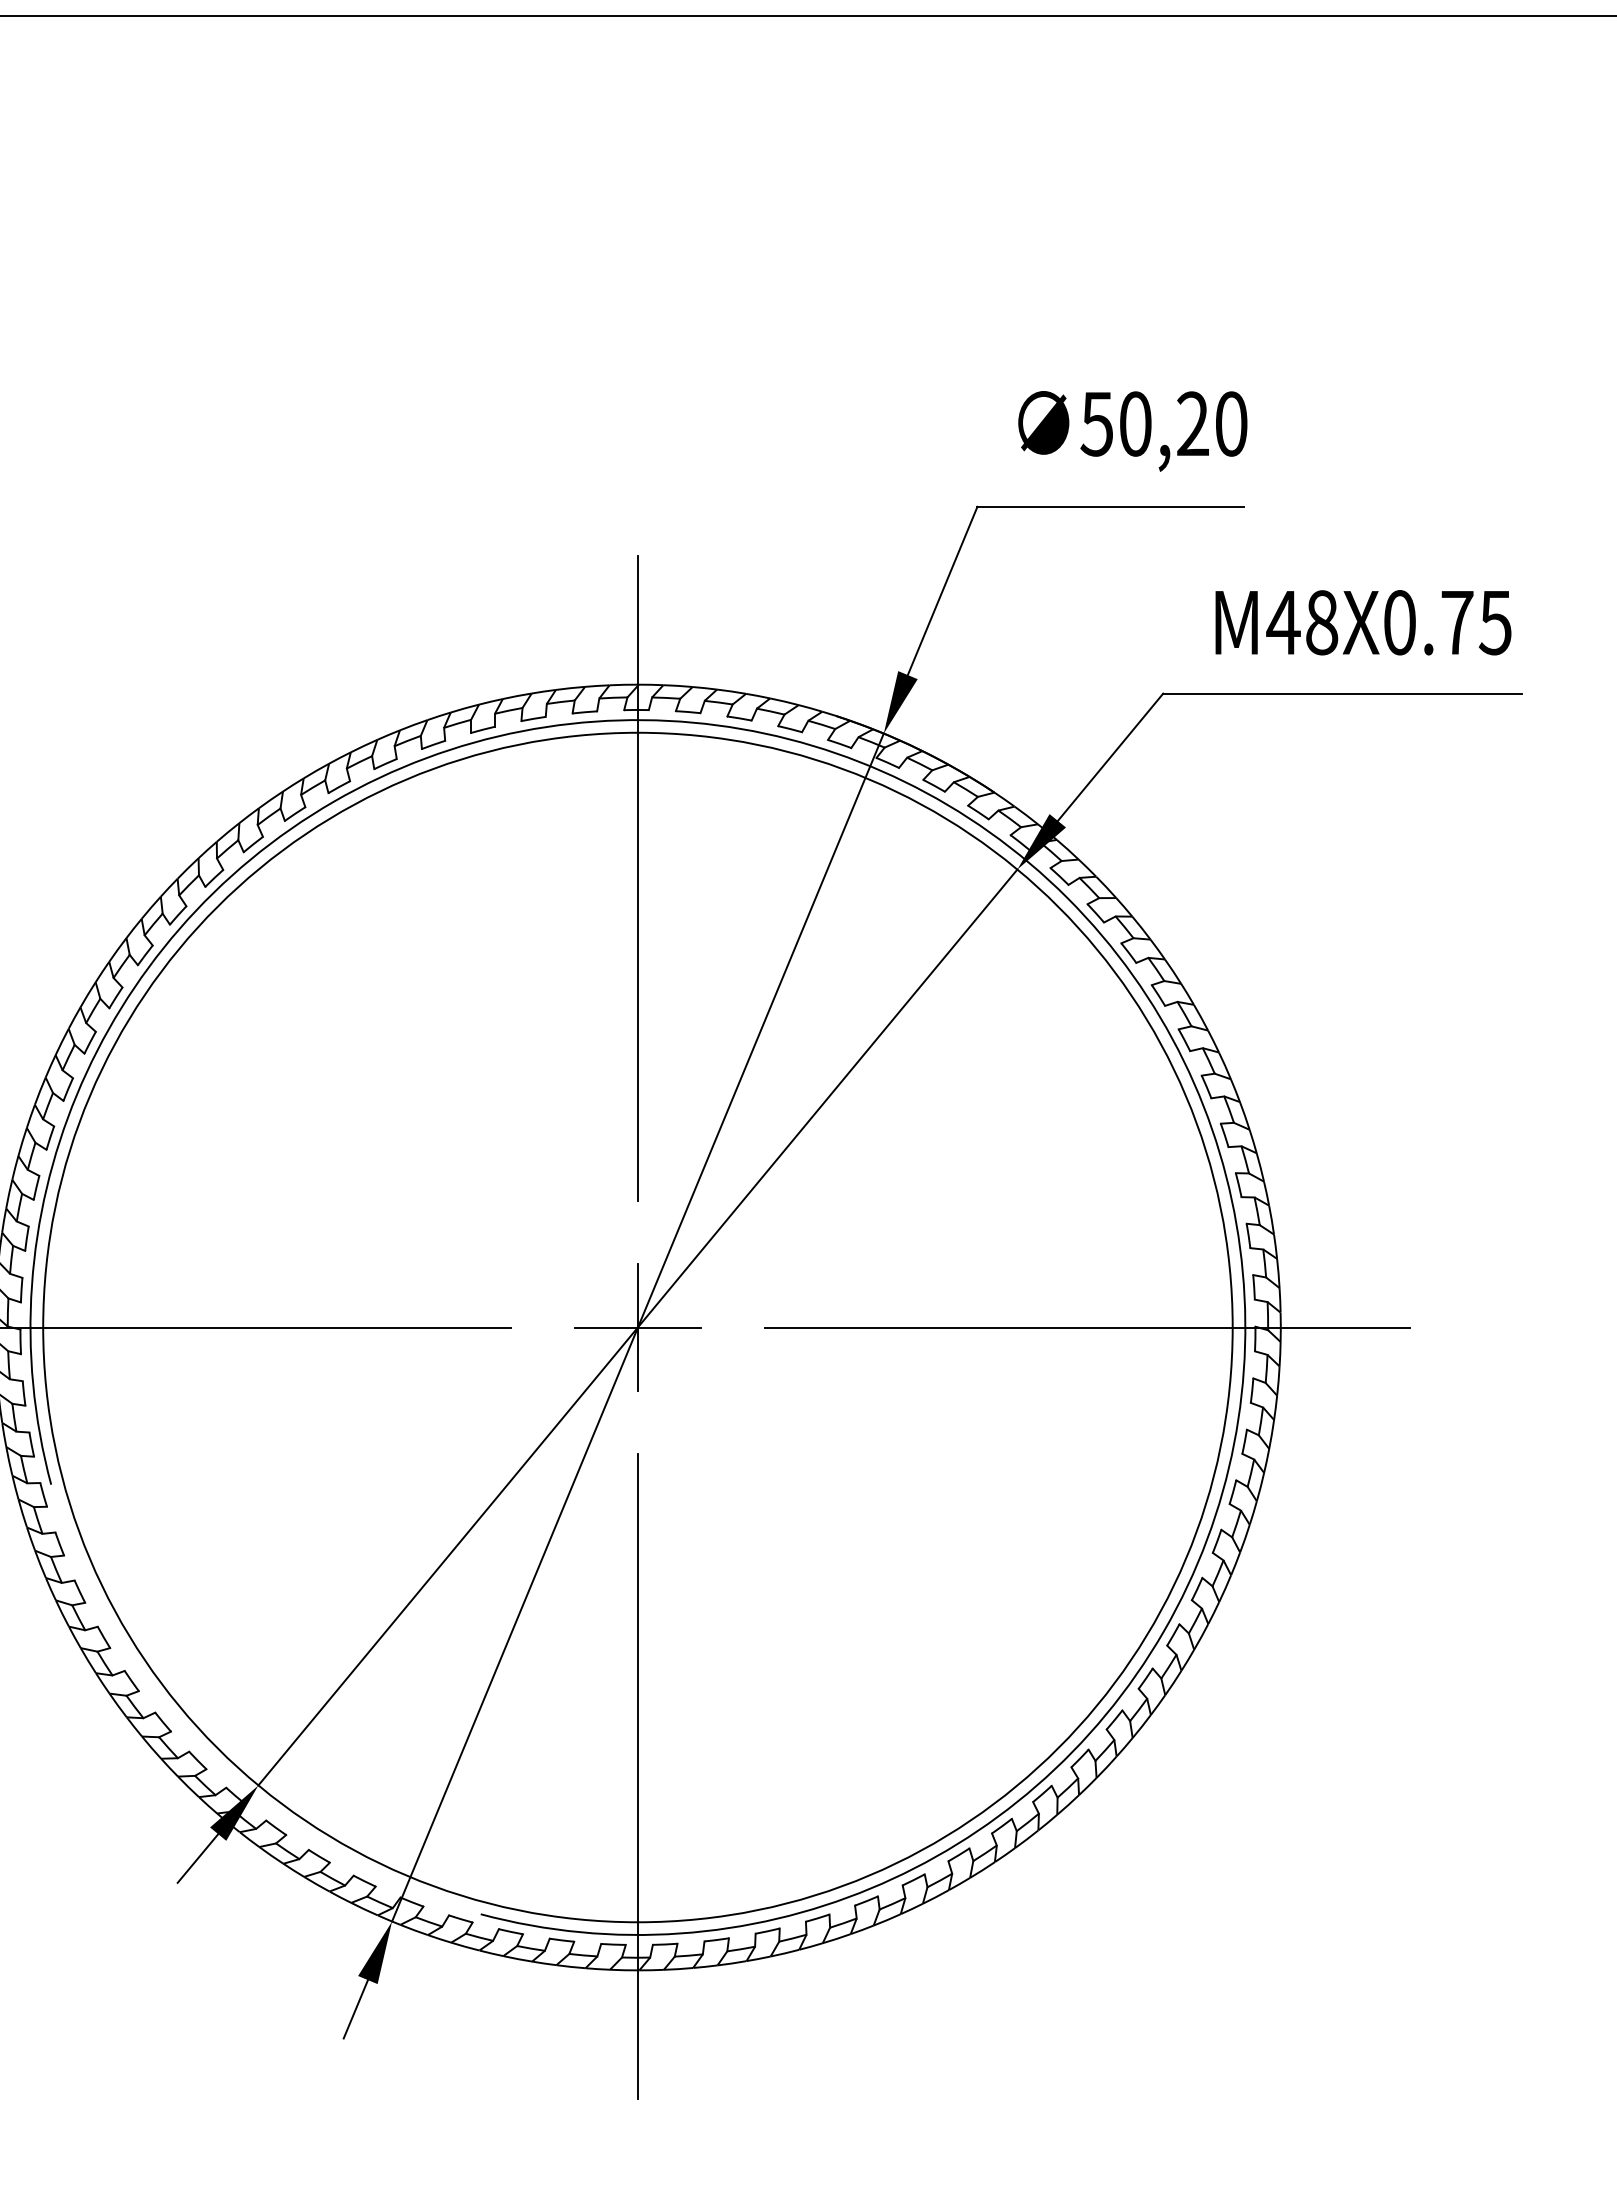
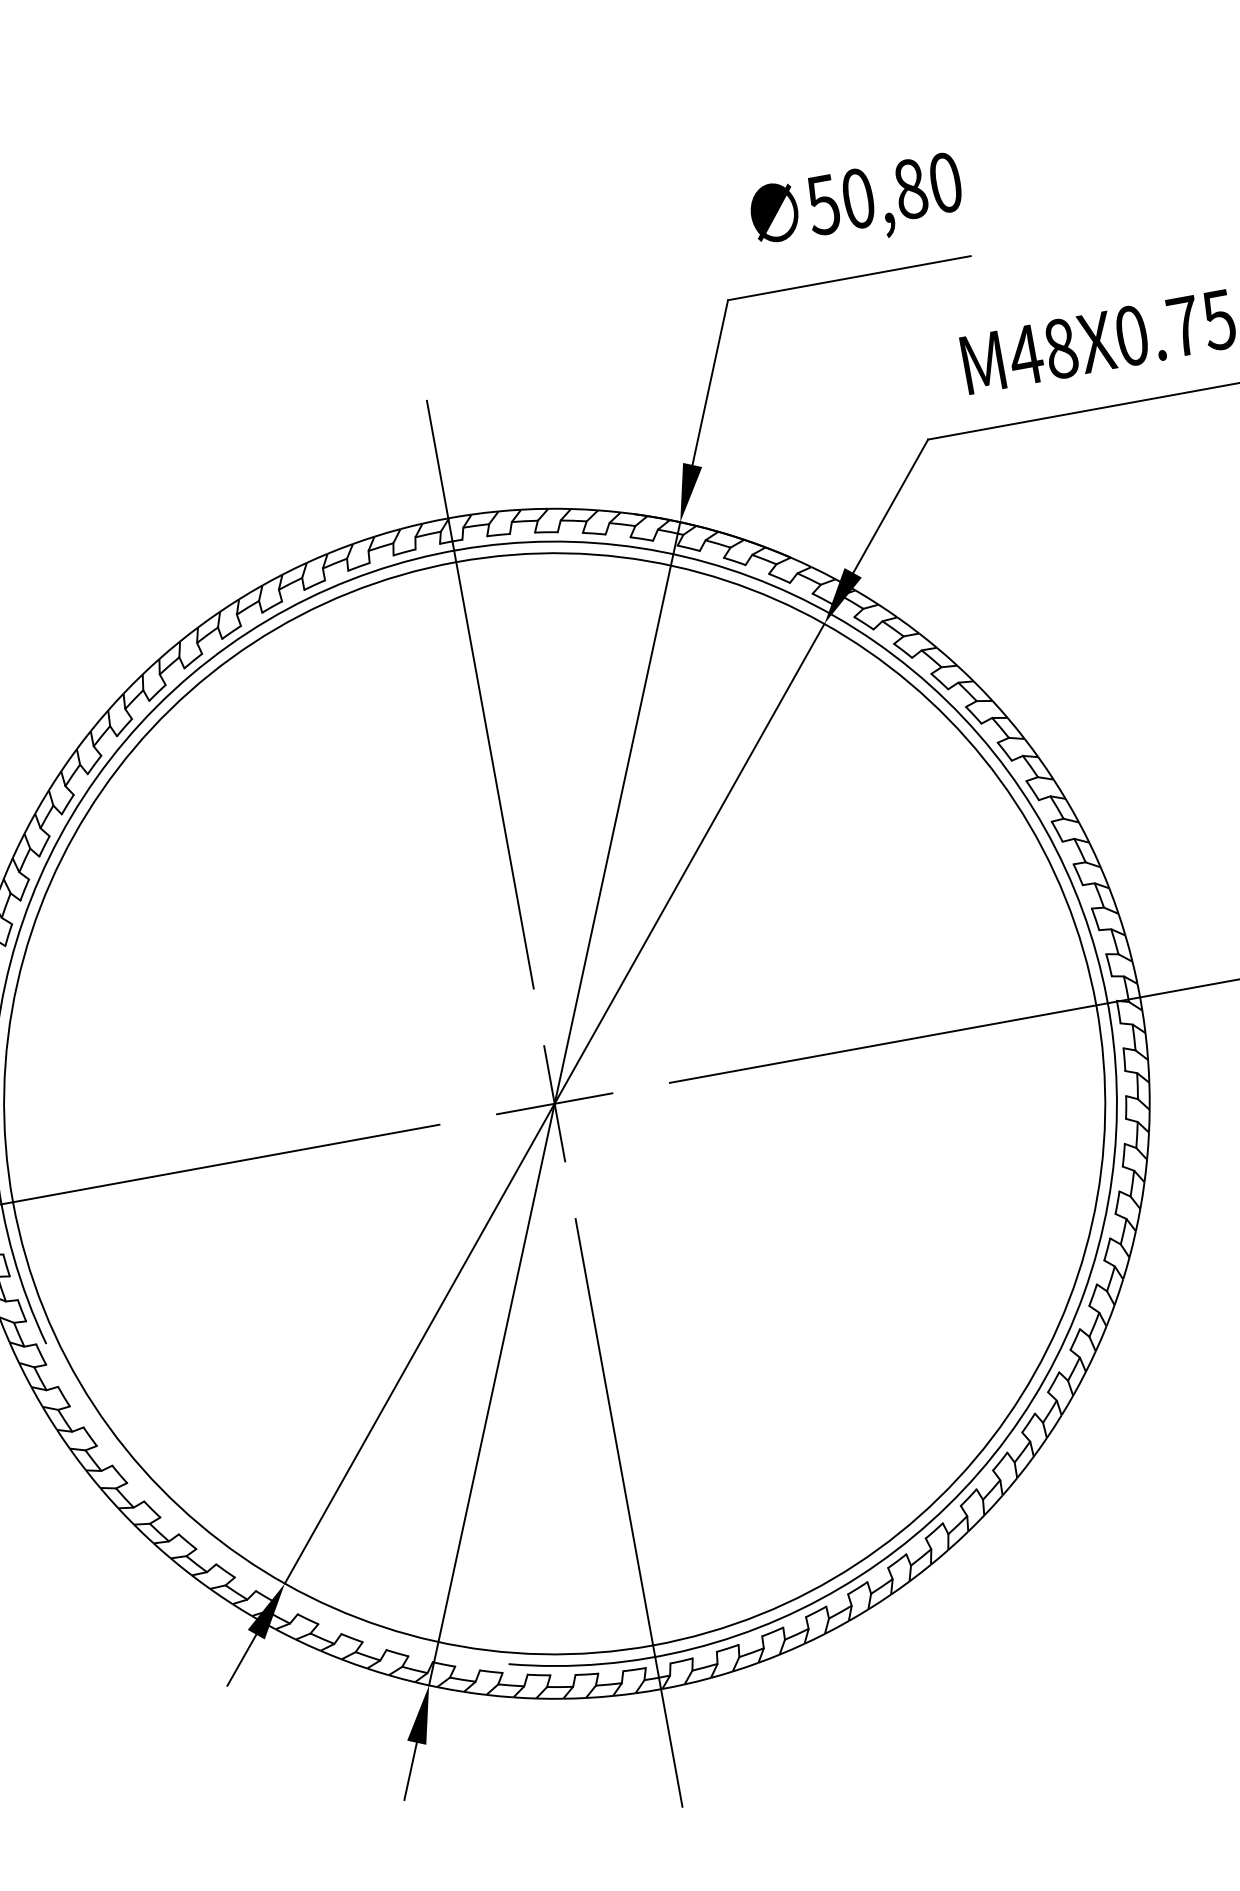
text: (1193, 423) -> (911, 188), 50,20 -> 50,80

